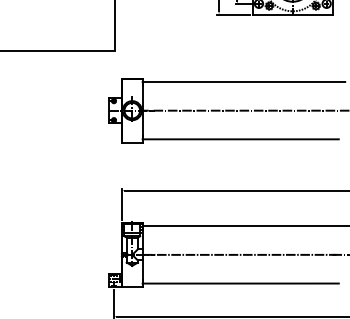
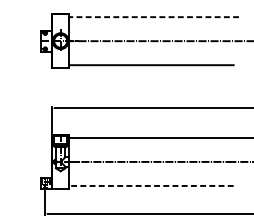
line: (243, 82) -> (153, 17), solid -> dashed
line: (240, 283) -> (151, 185), solid -> dashed

